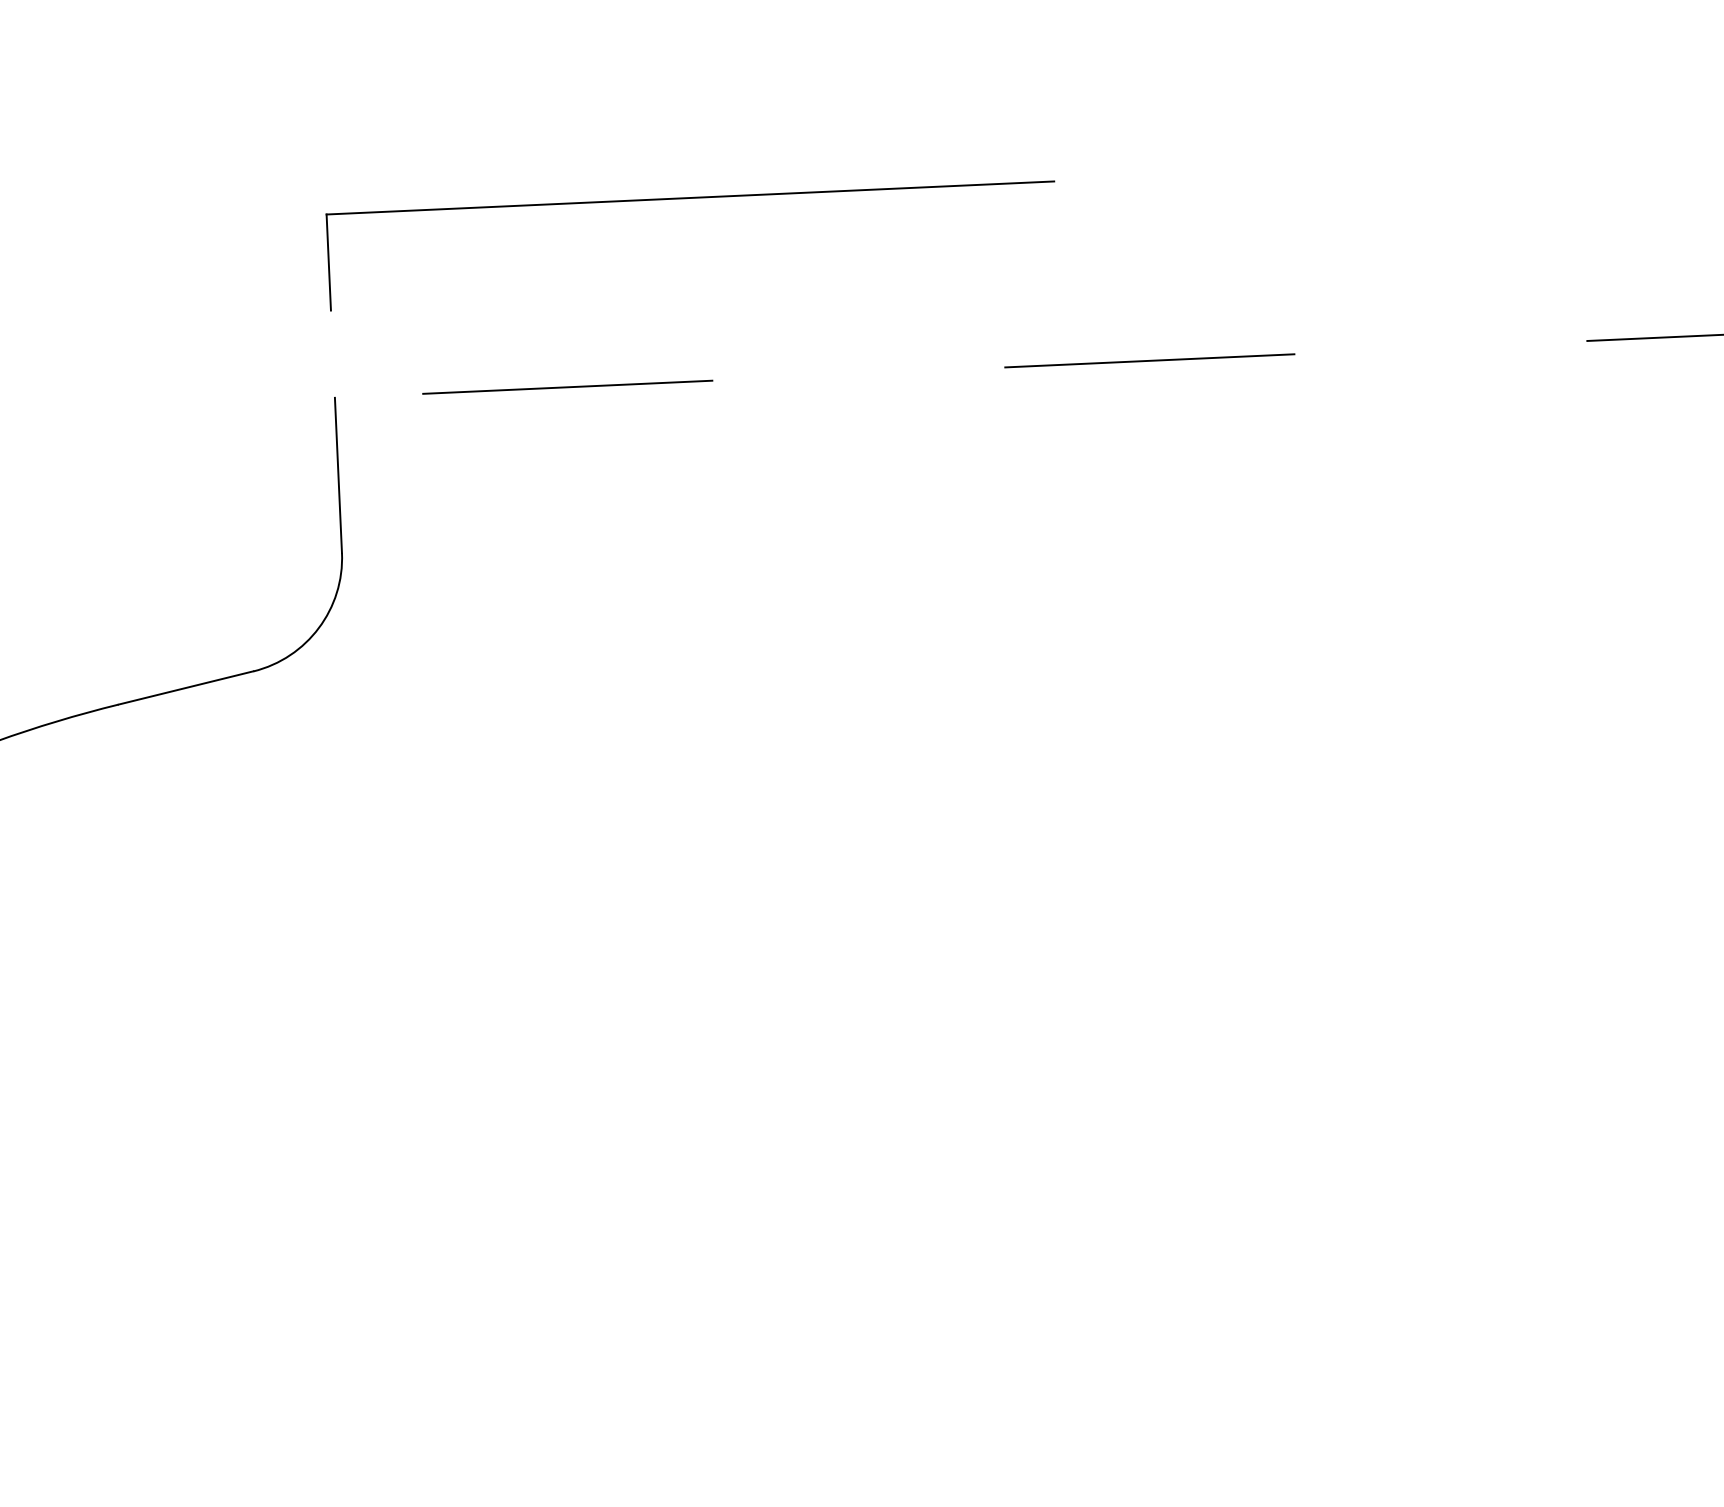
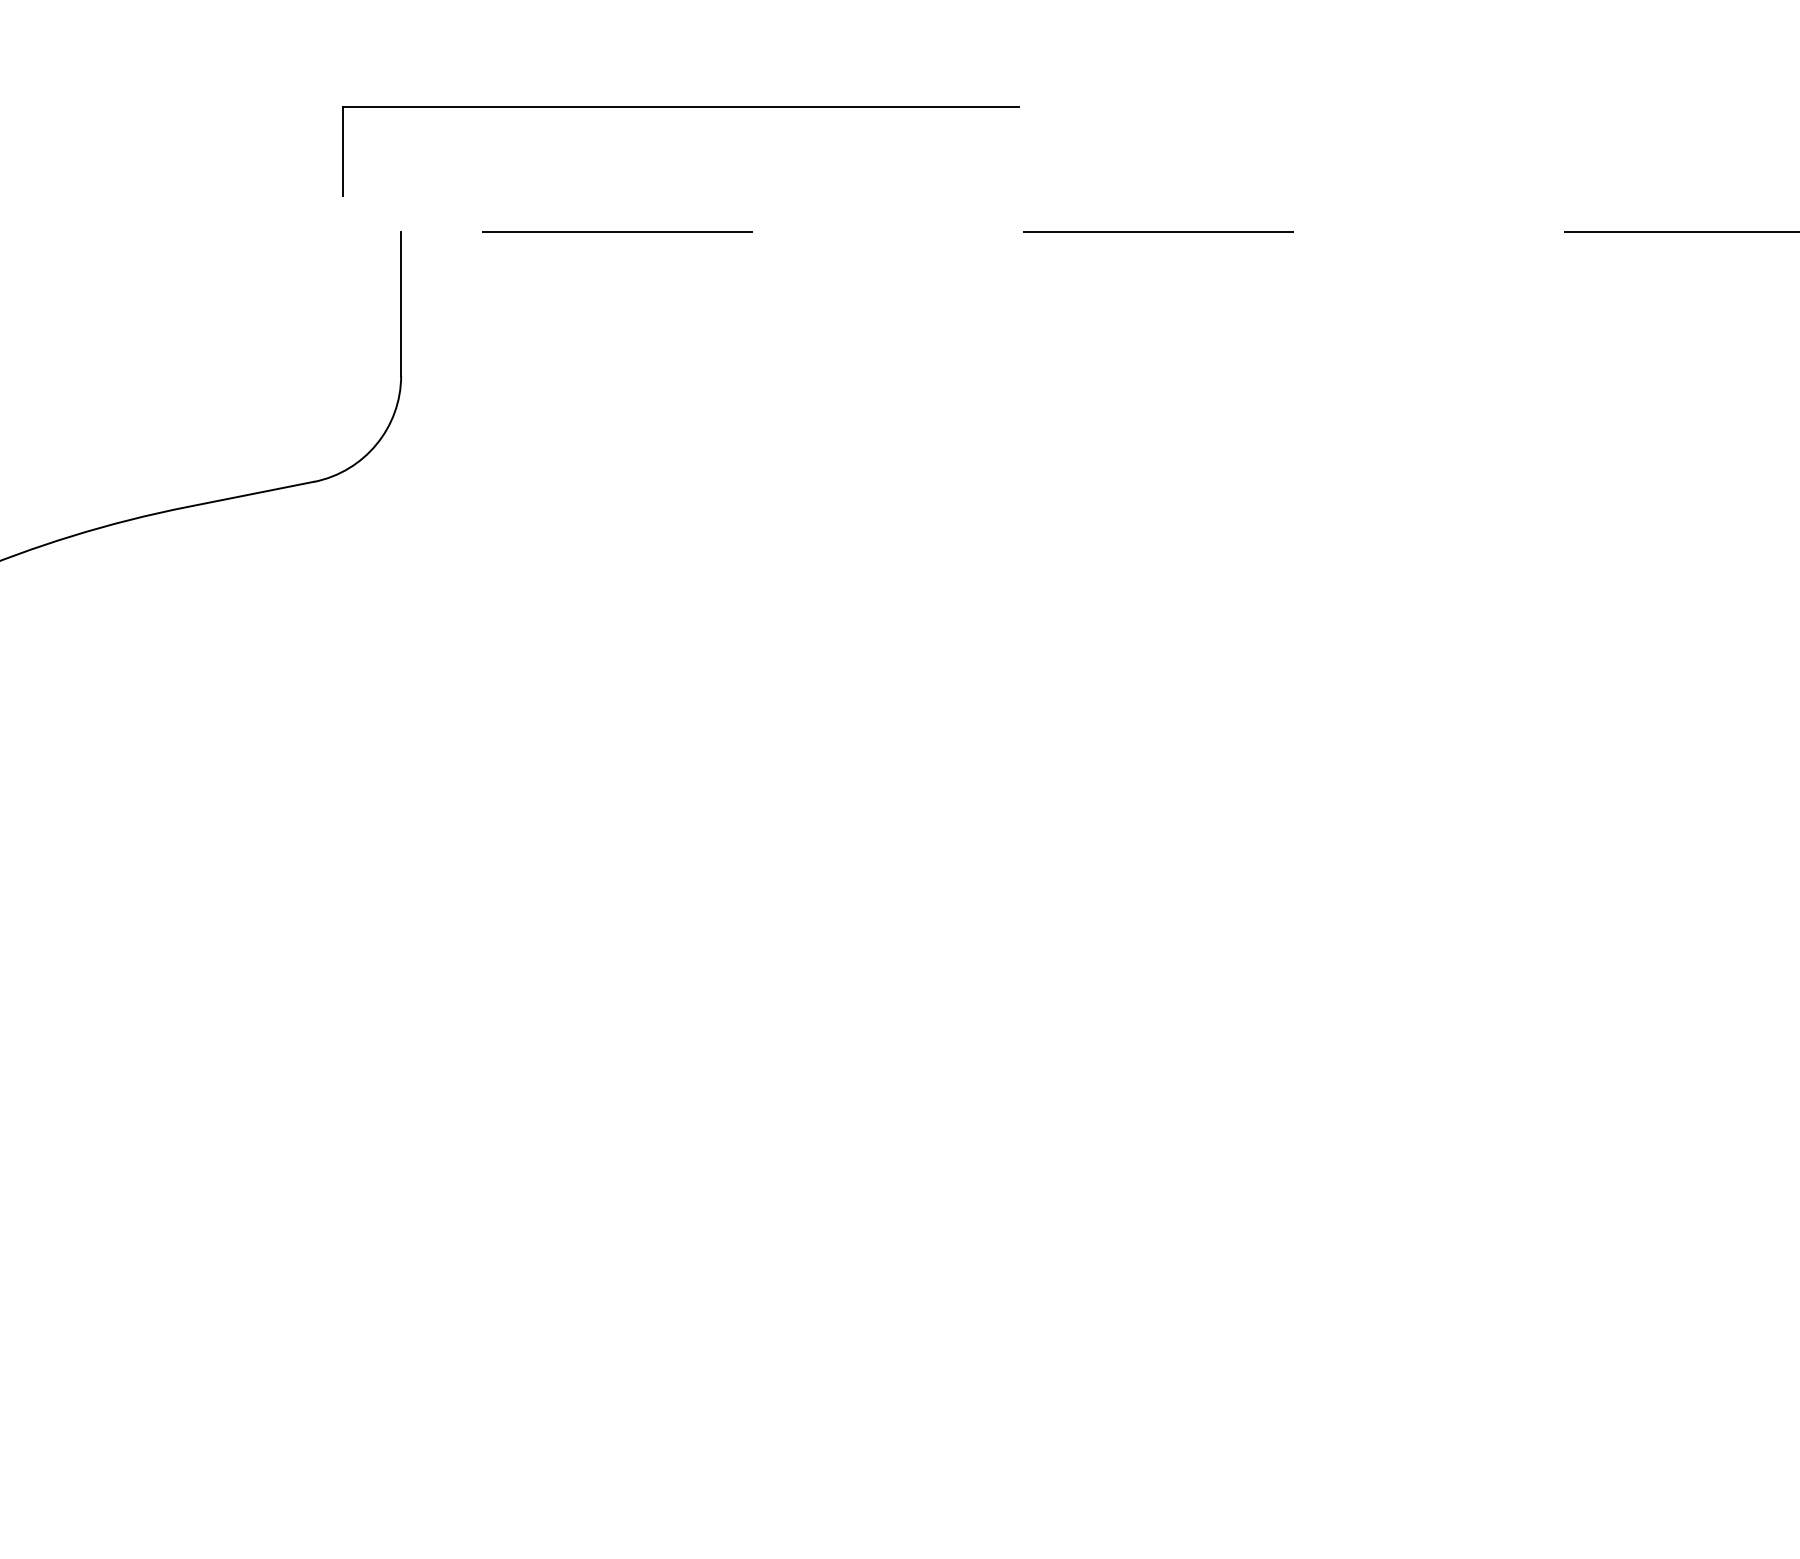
part: (689, 198) -> (680, 107), moved

